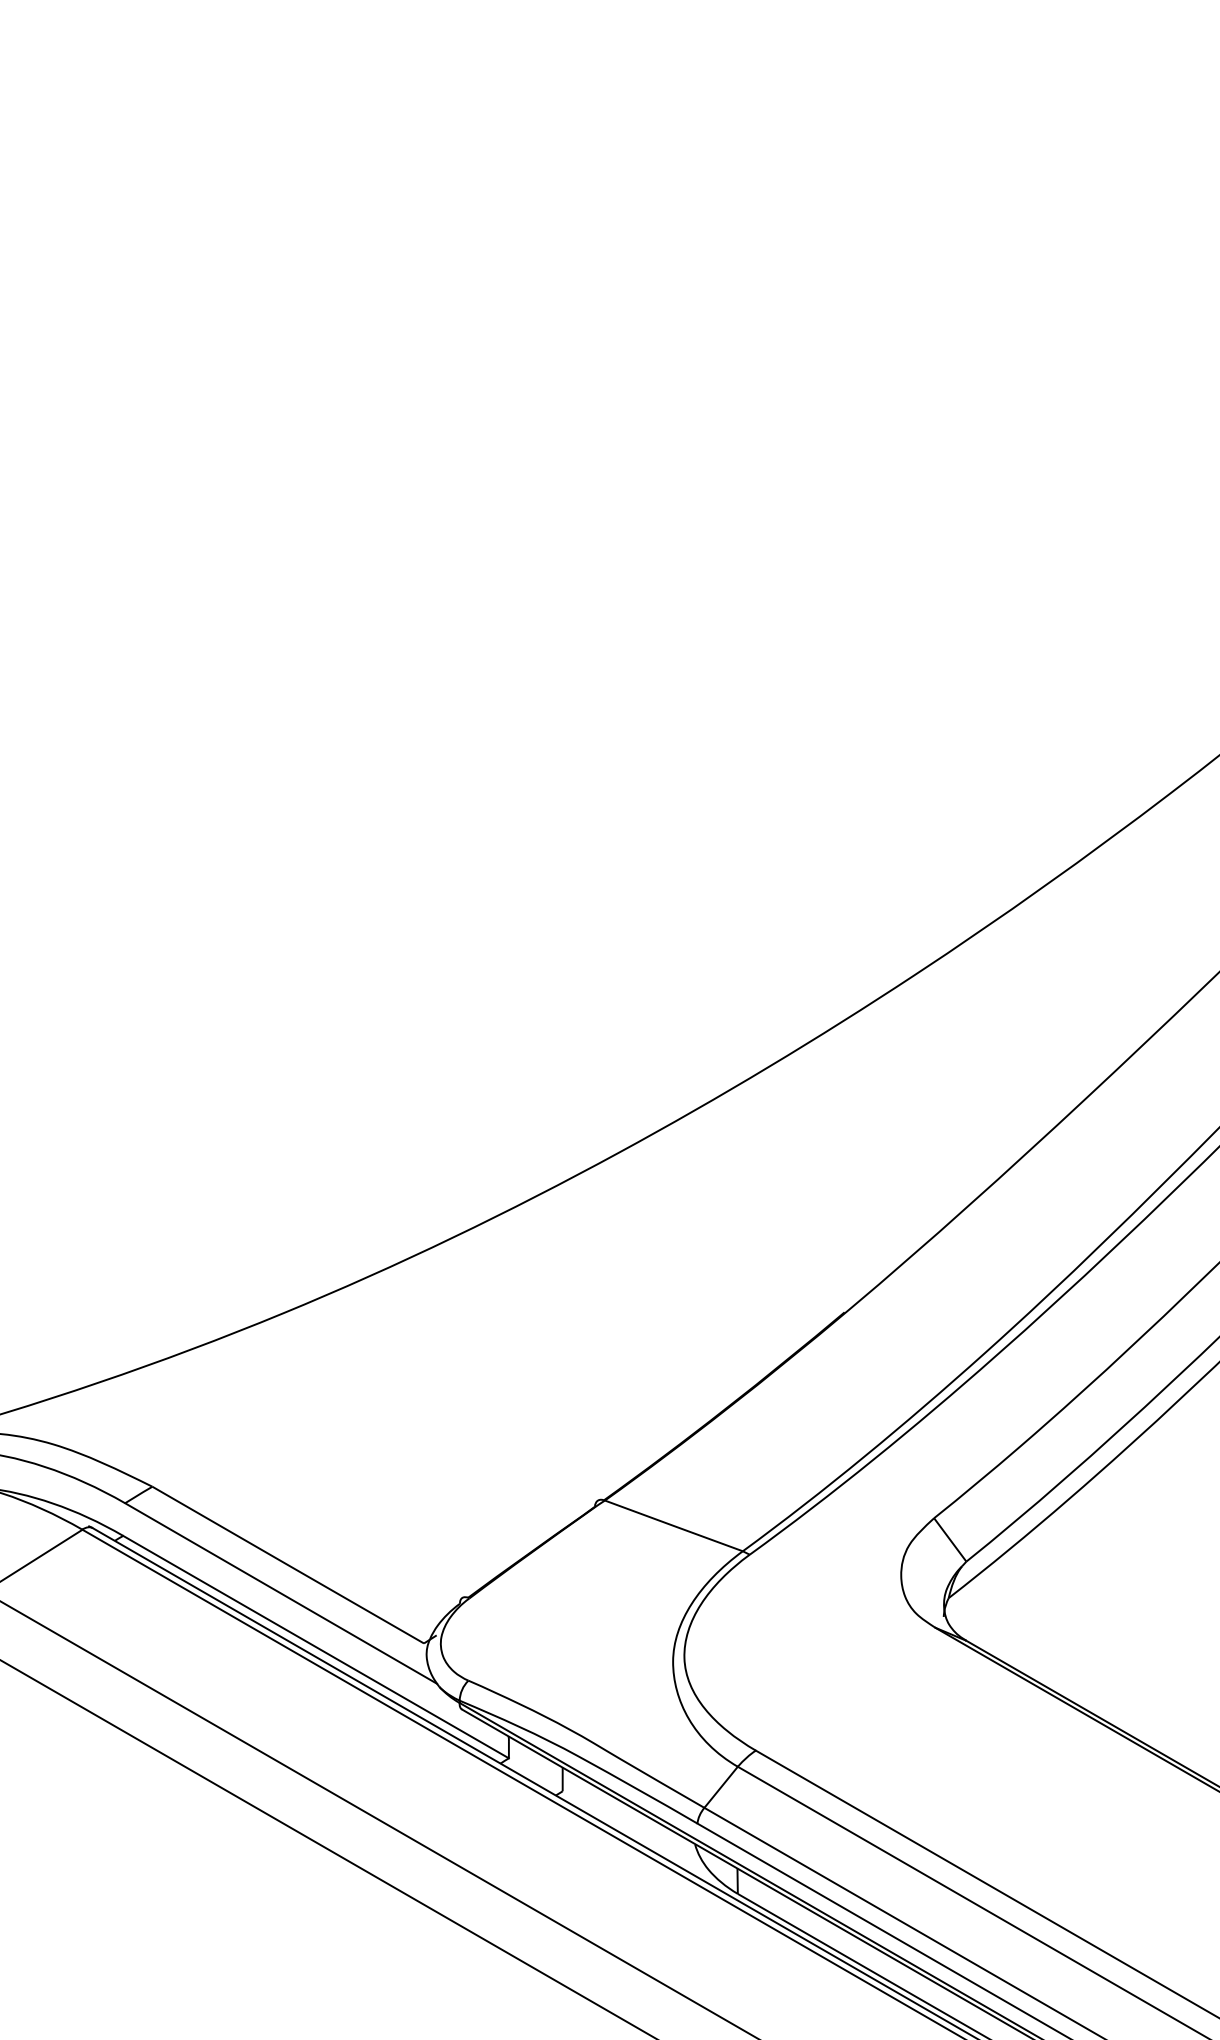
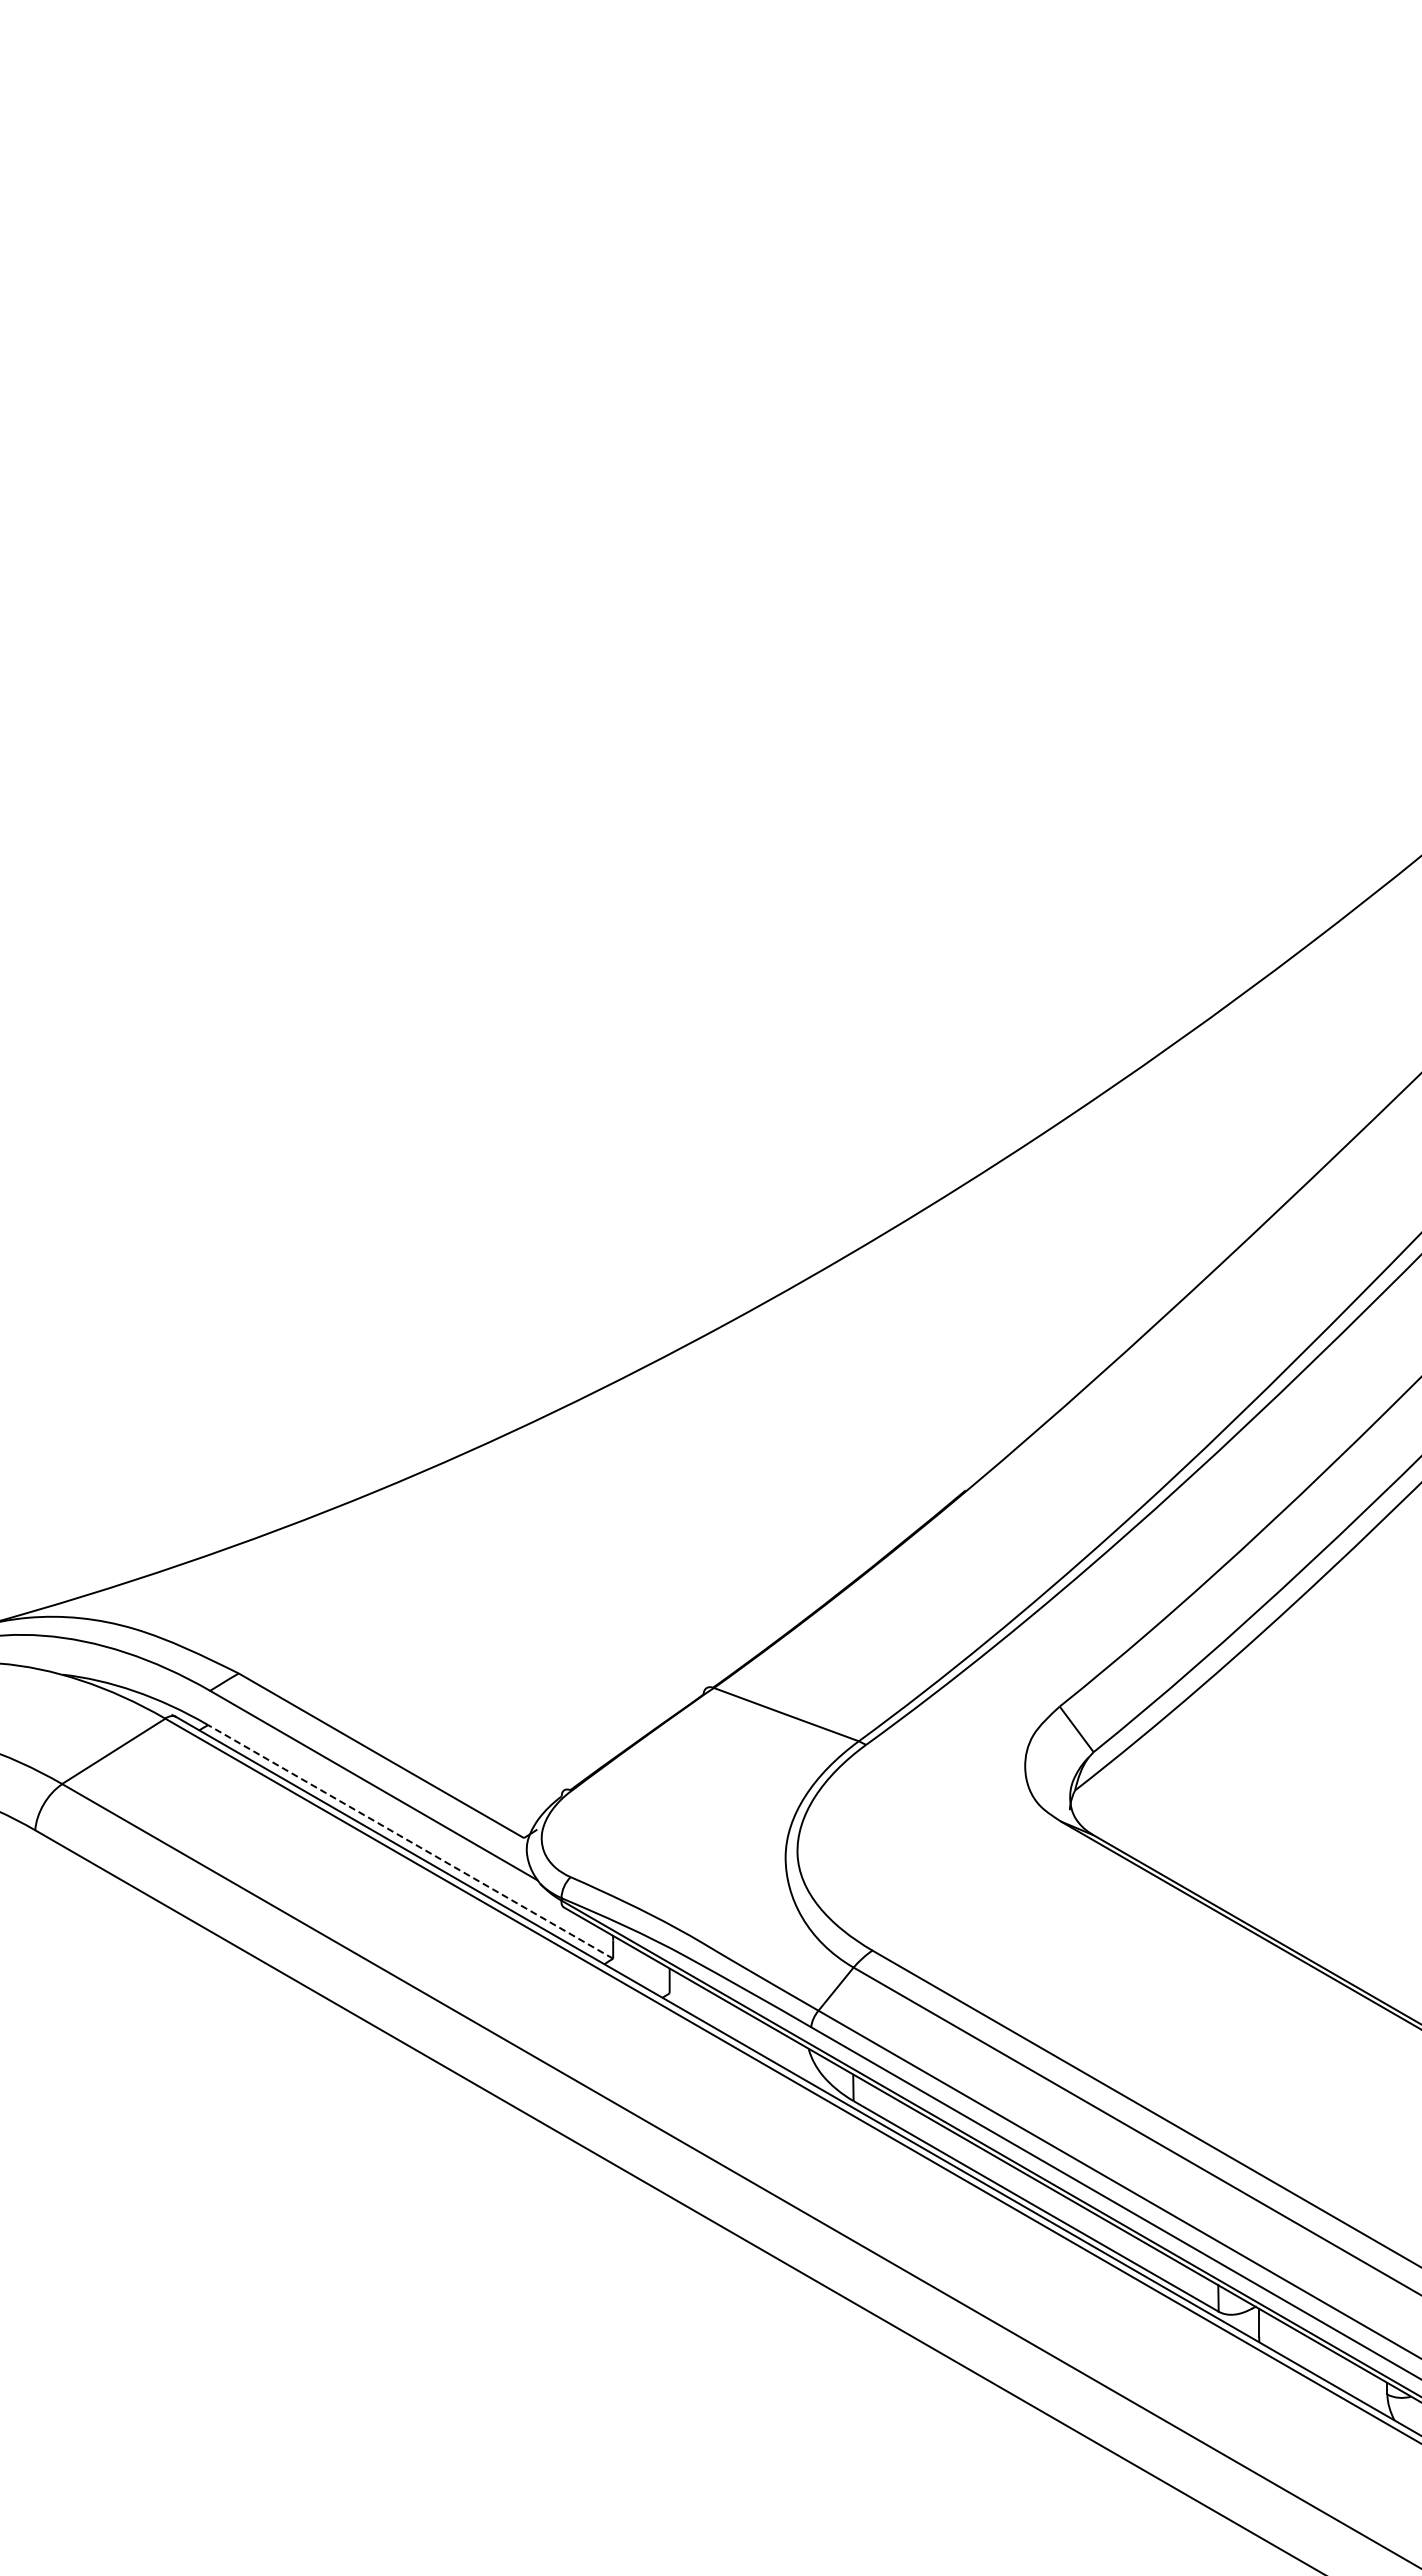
line: (315, 1646) -> (410, 1841), solid -> dashed

